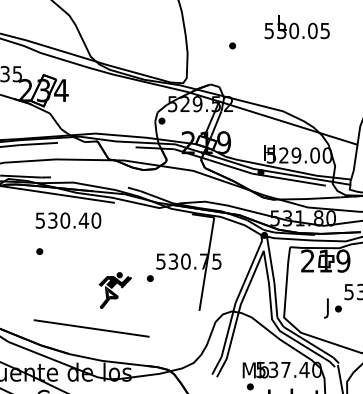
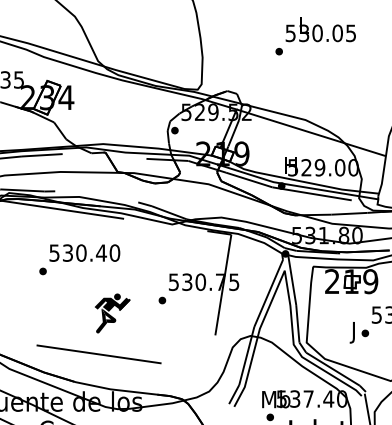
part: (232, 45) -> (279, 51), moved
text: (68, 220) -> (84, 252), moved
part: (114, 290) -> (111, 313), moved

